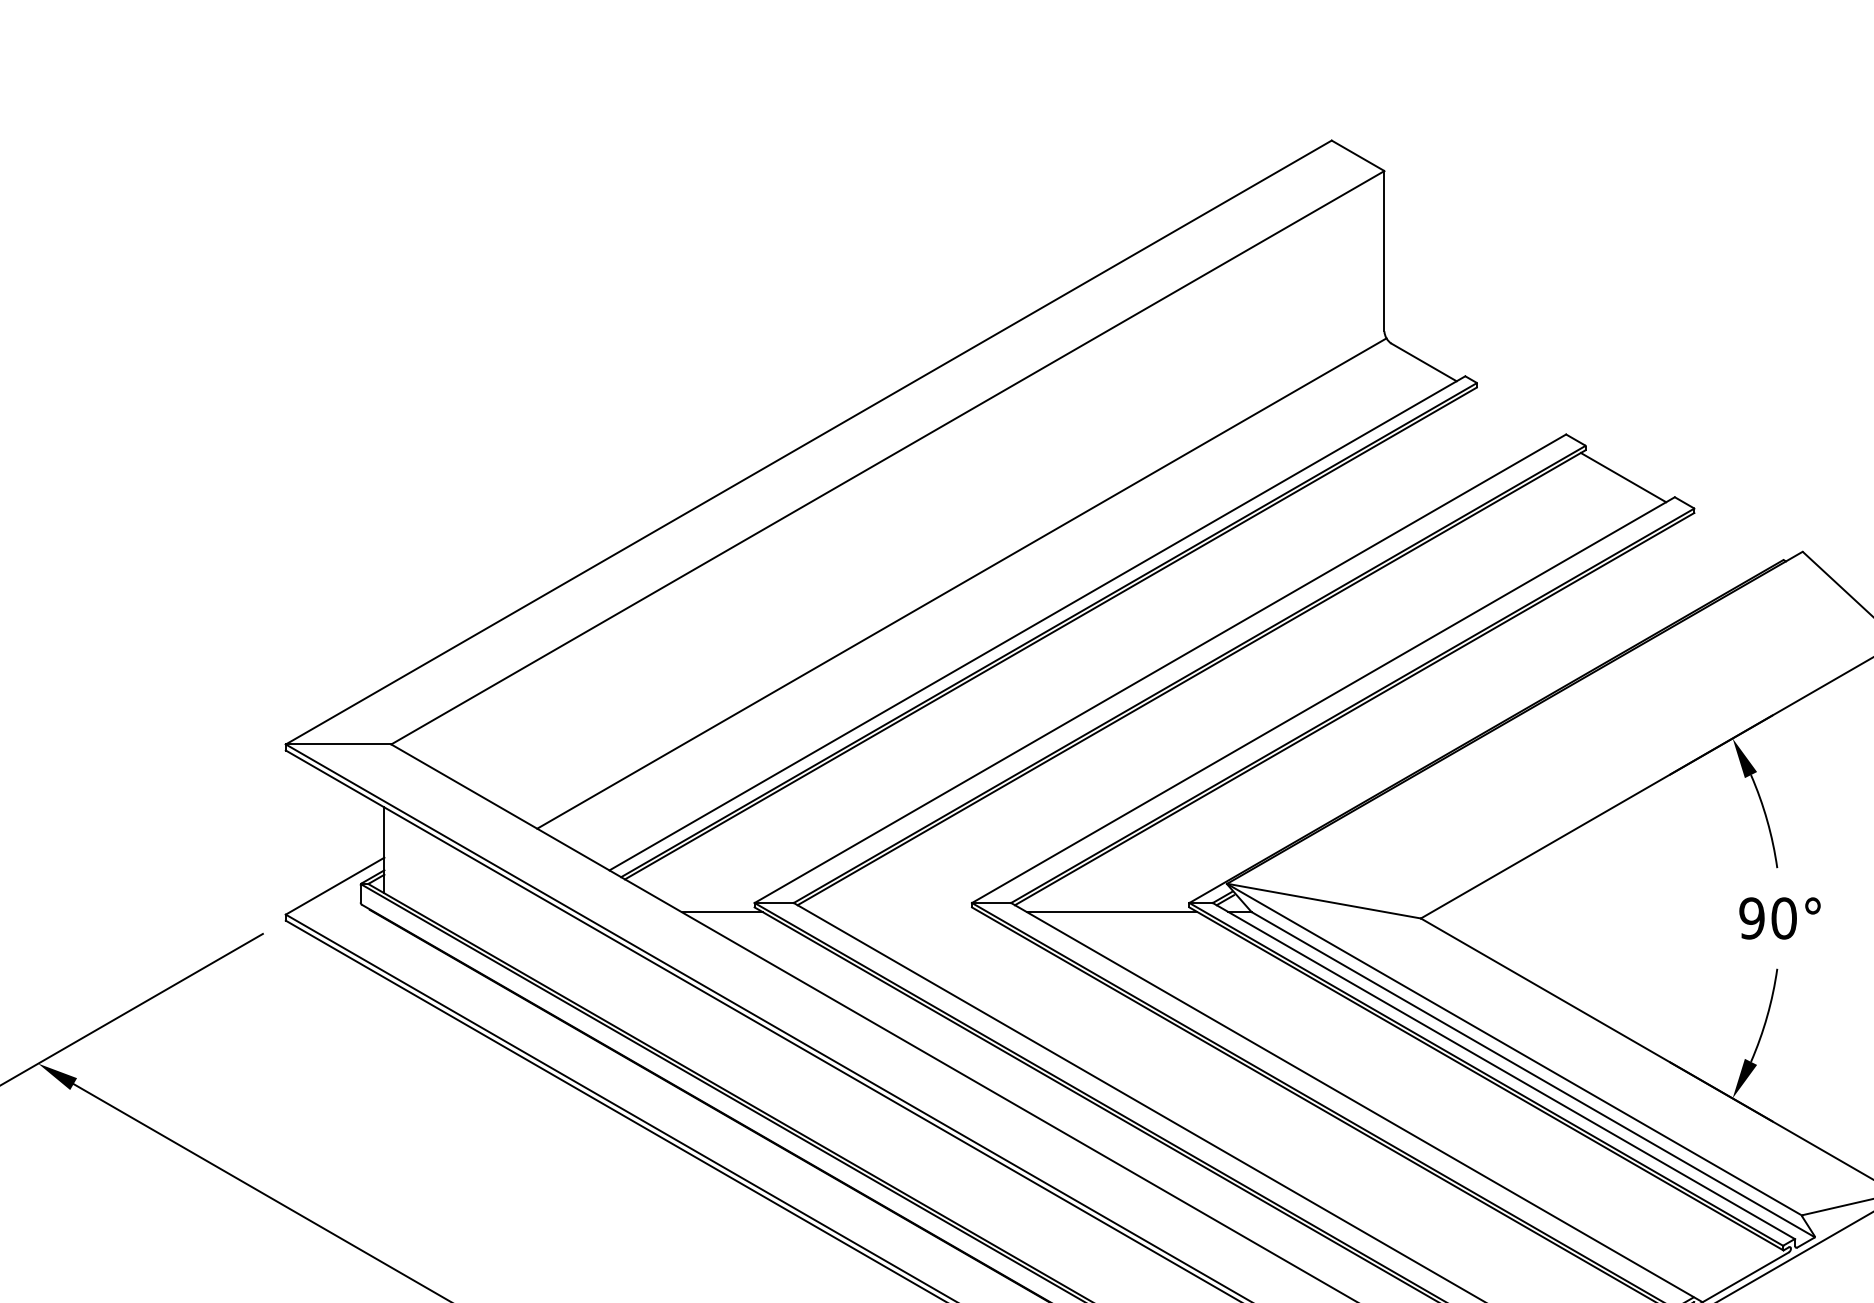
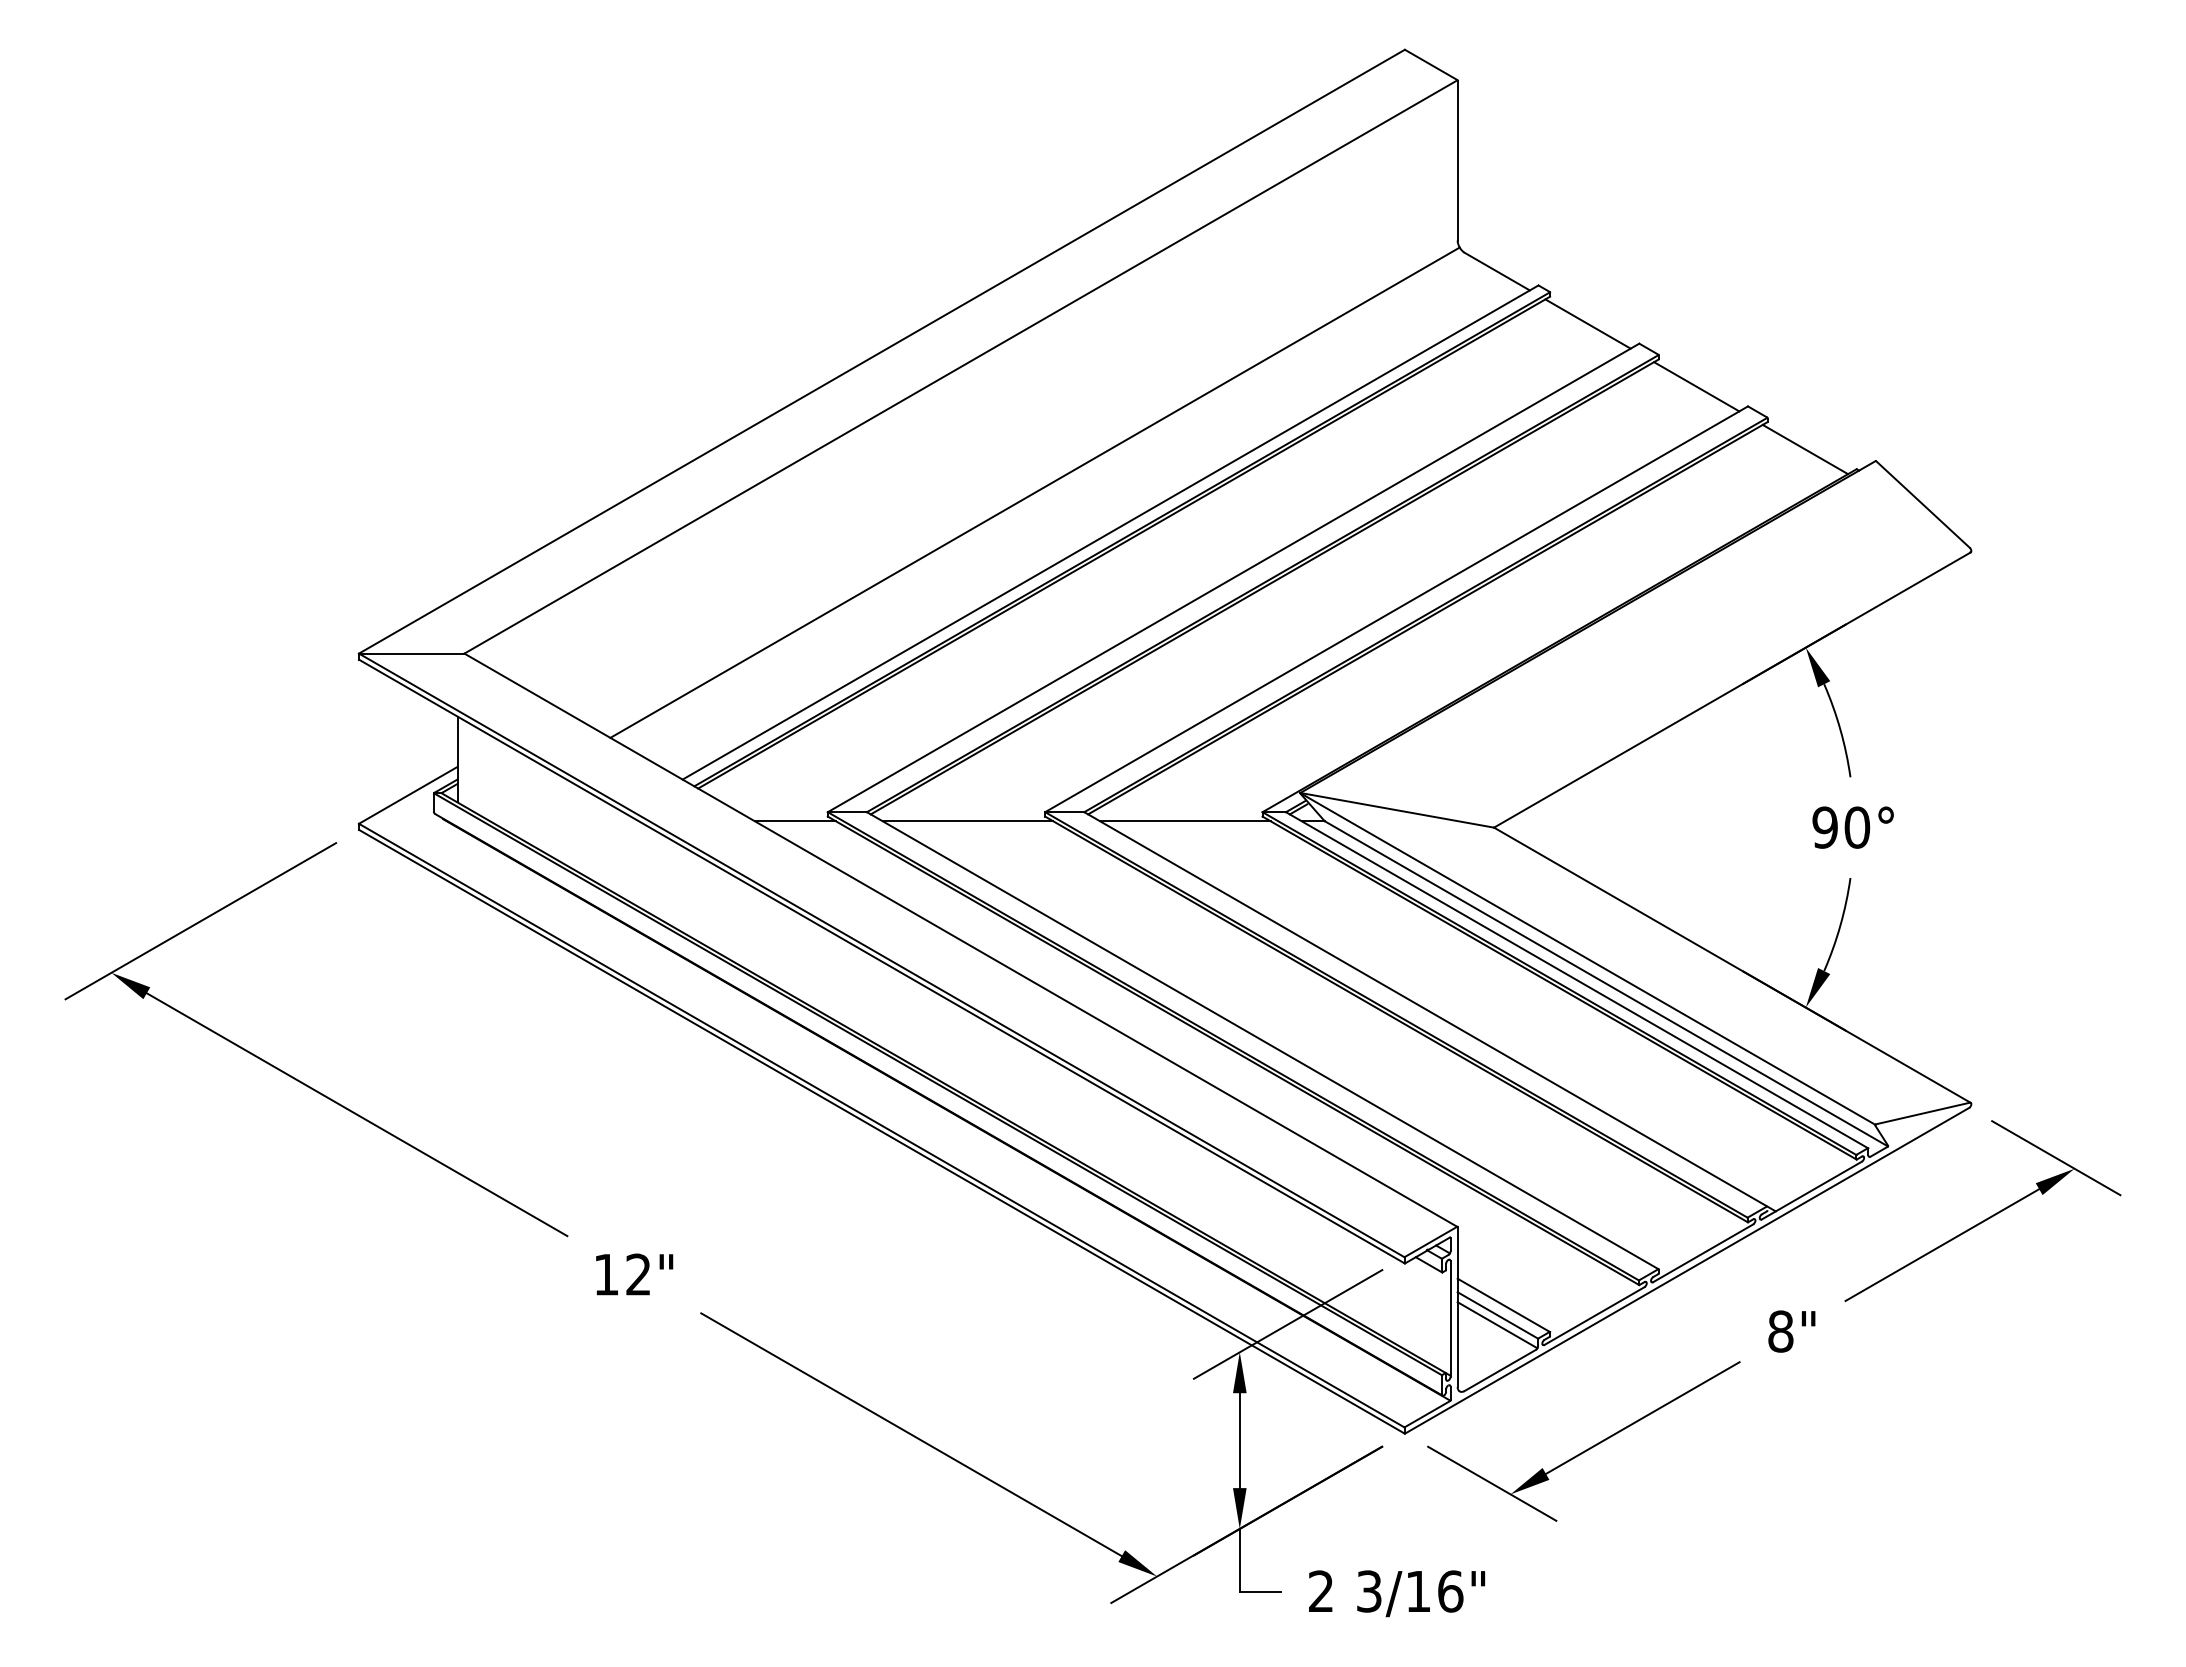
line: (1514, 414) -> (1587, 323), added
line: (1732, 540) -> (1805, 449), added
line: (894, 912) -> (967, 821), added

